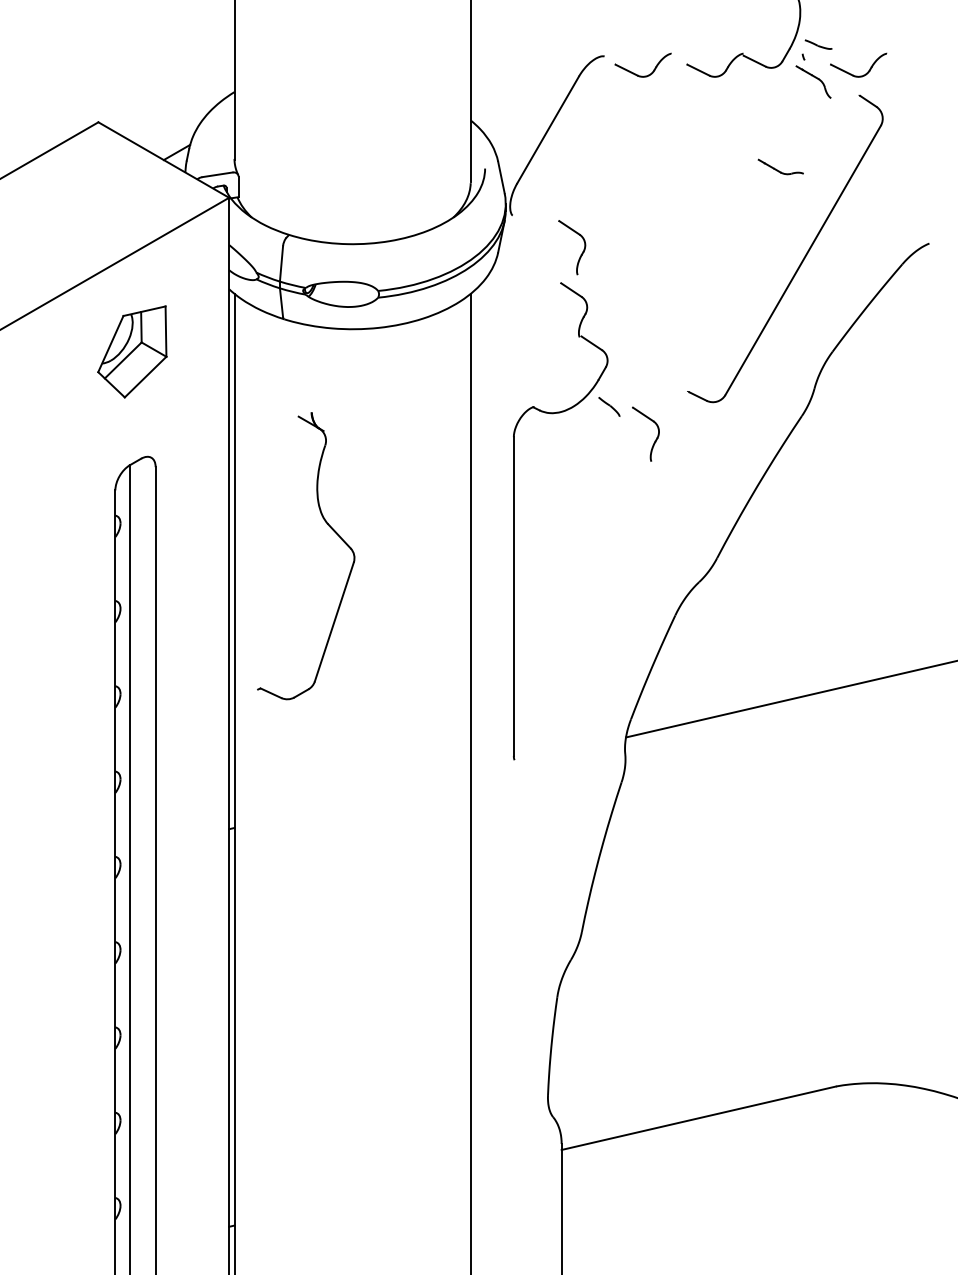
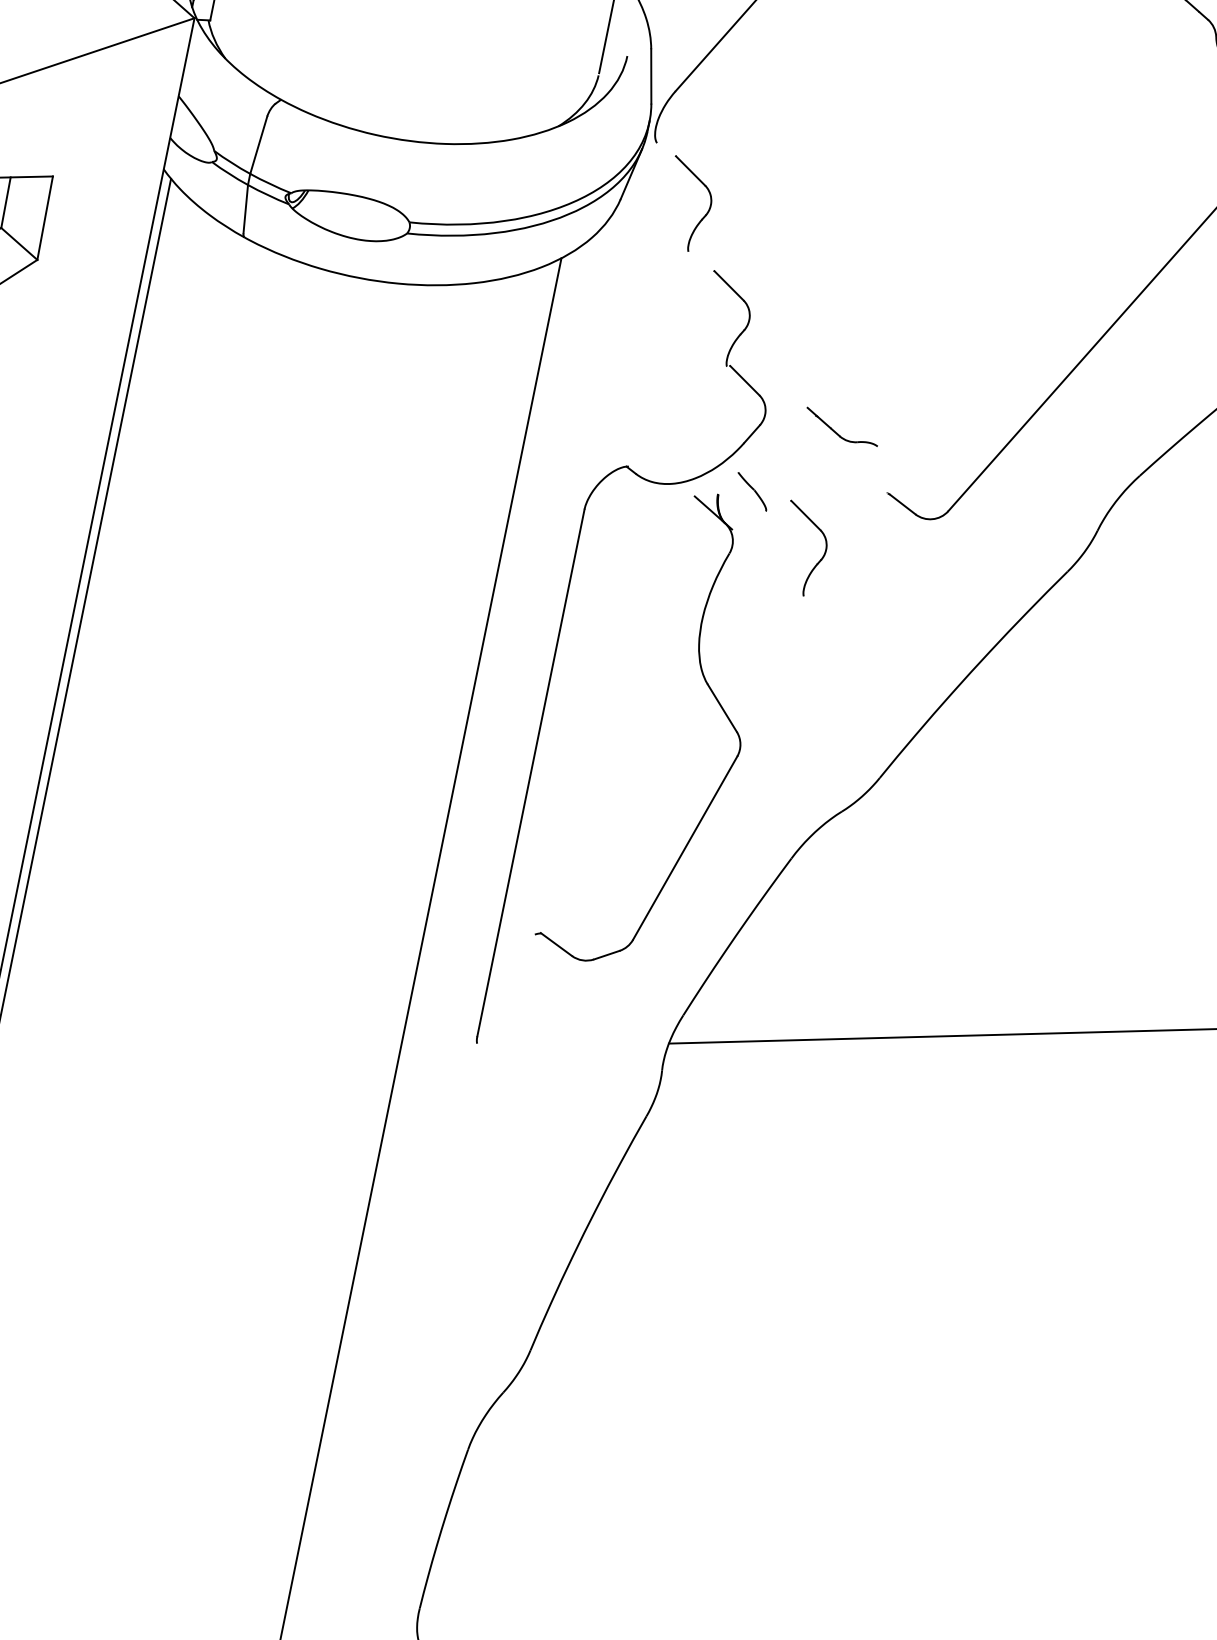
part: (780, 166) -> (841, 426), moved
part: (580, 254) -> (699, 218), moved
part: (332, 530) -> (712, 696), moved

